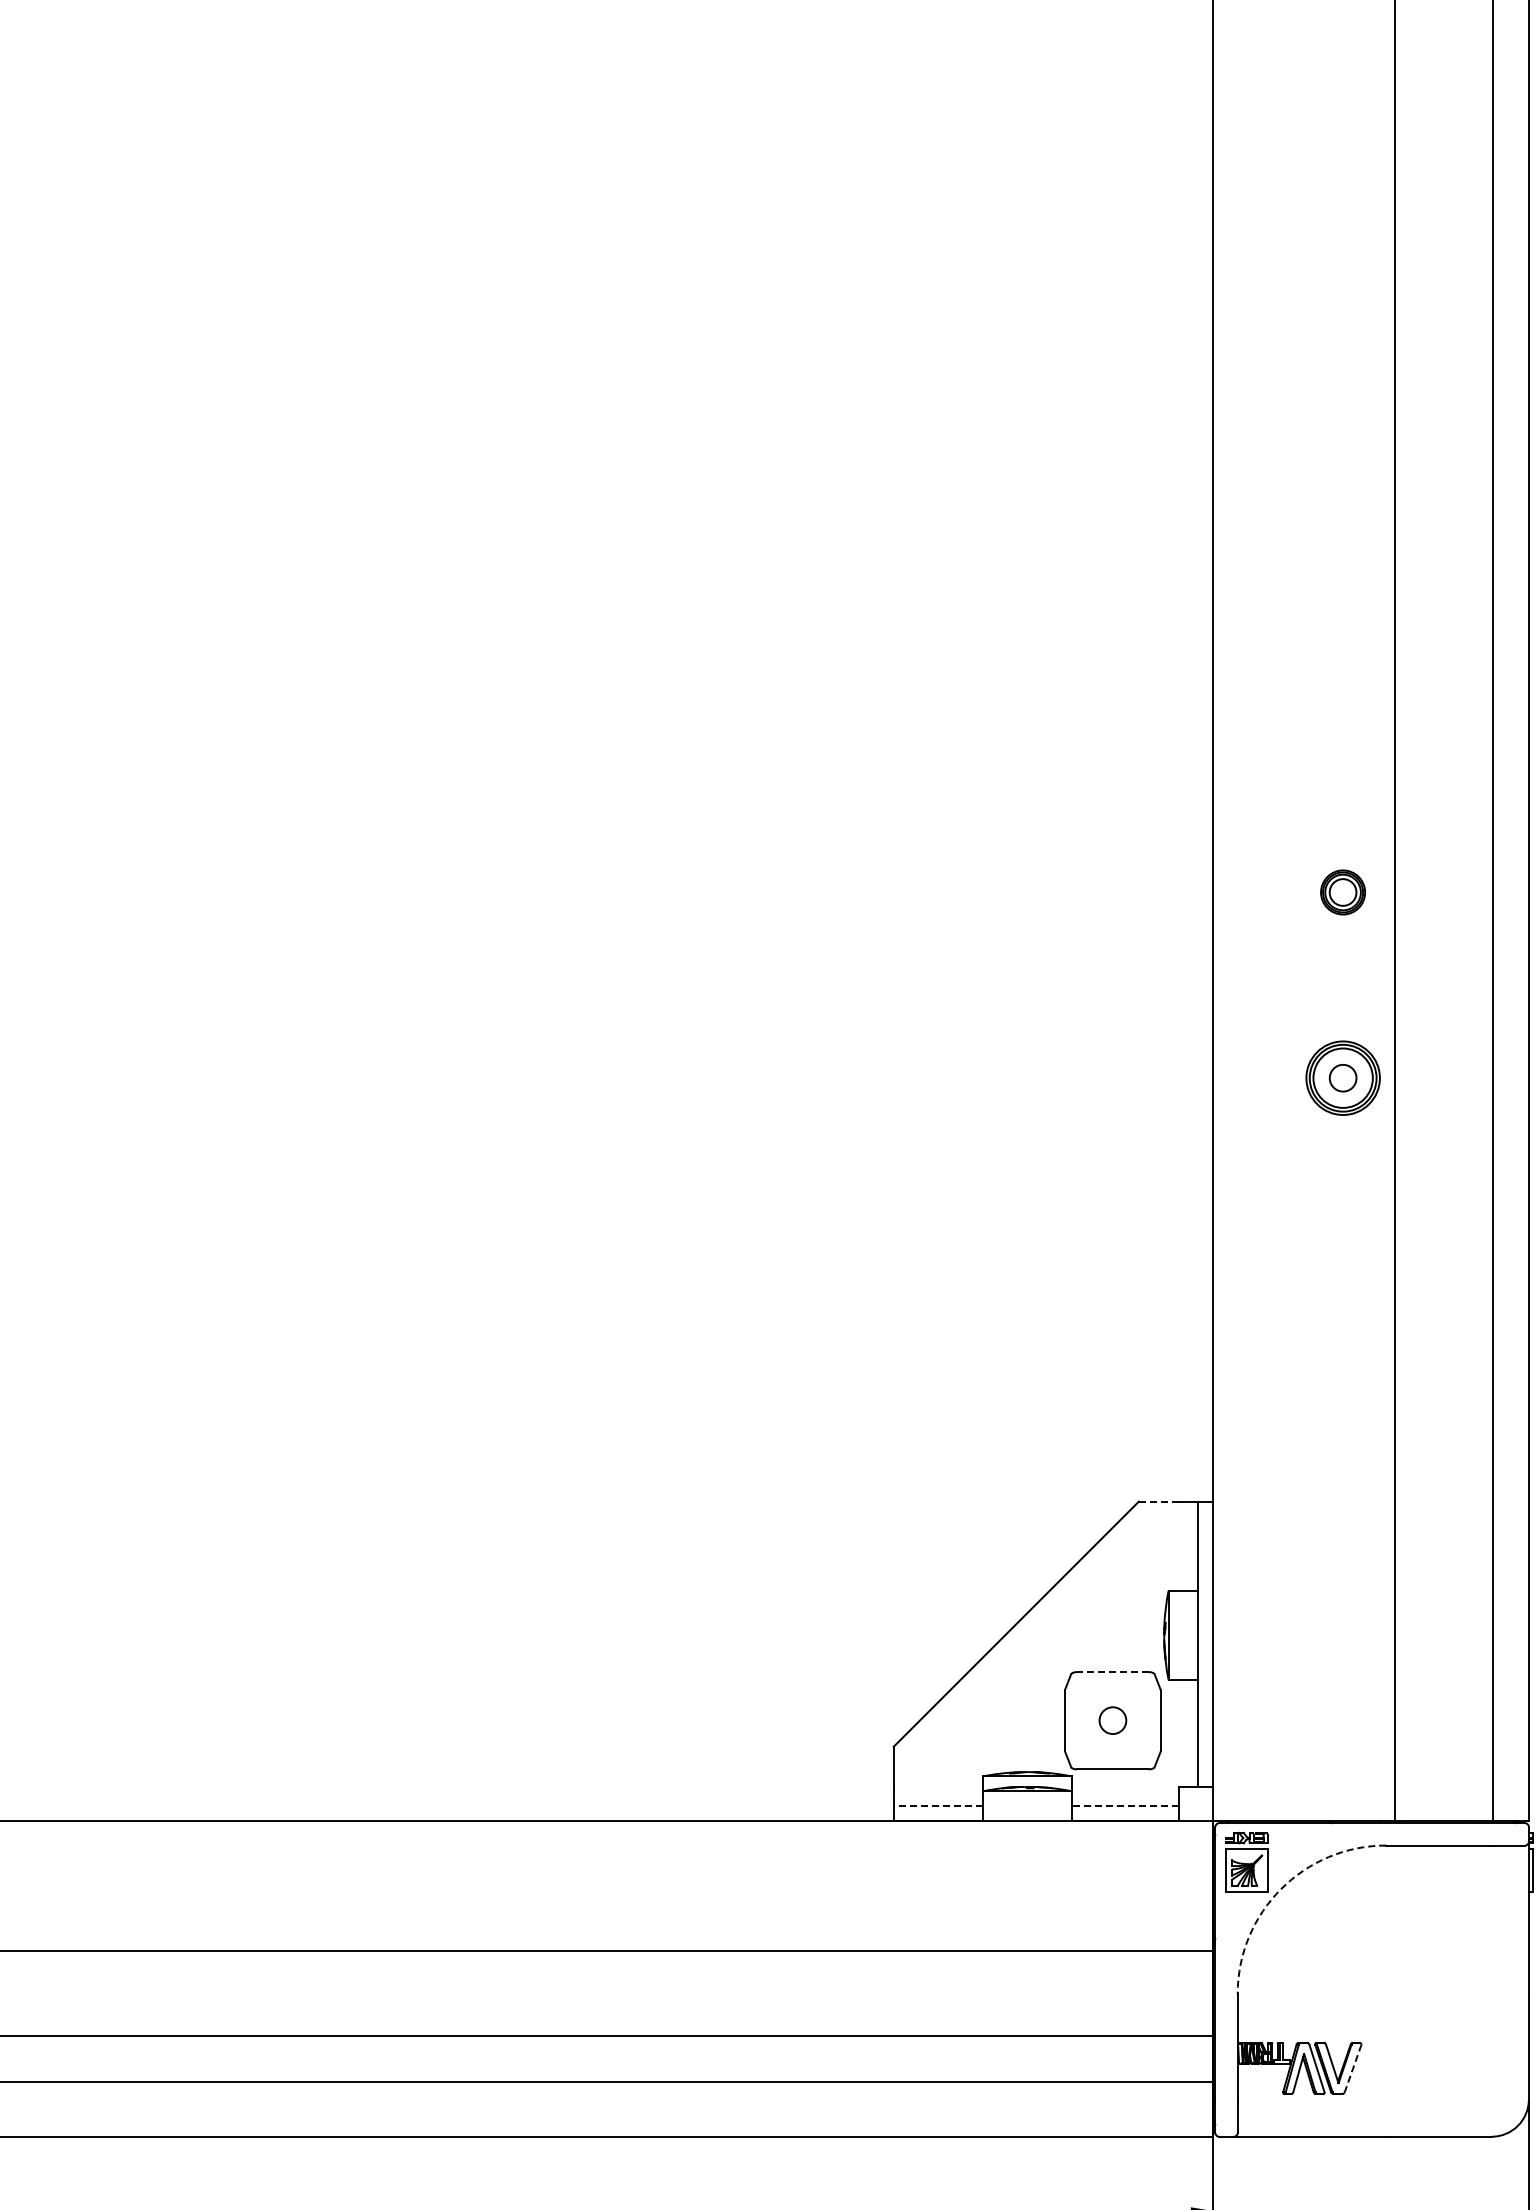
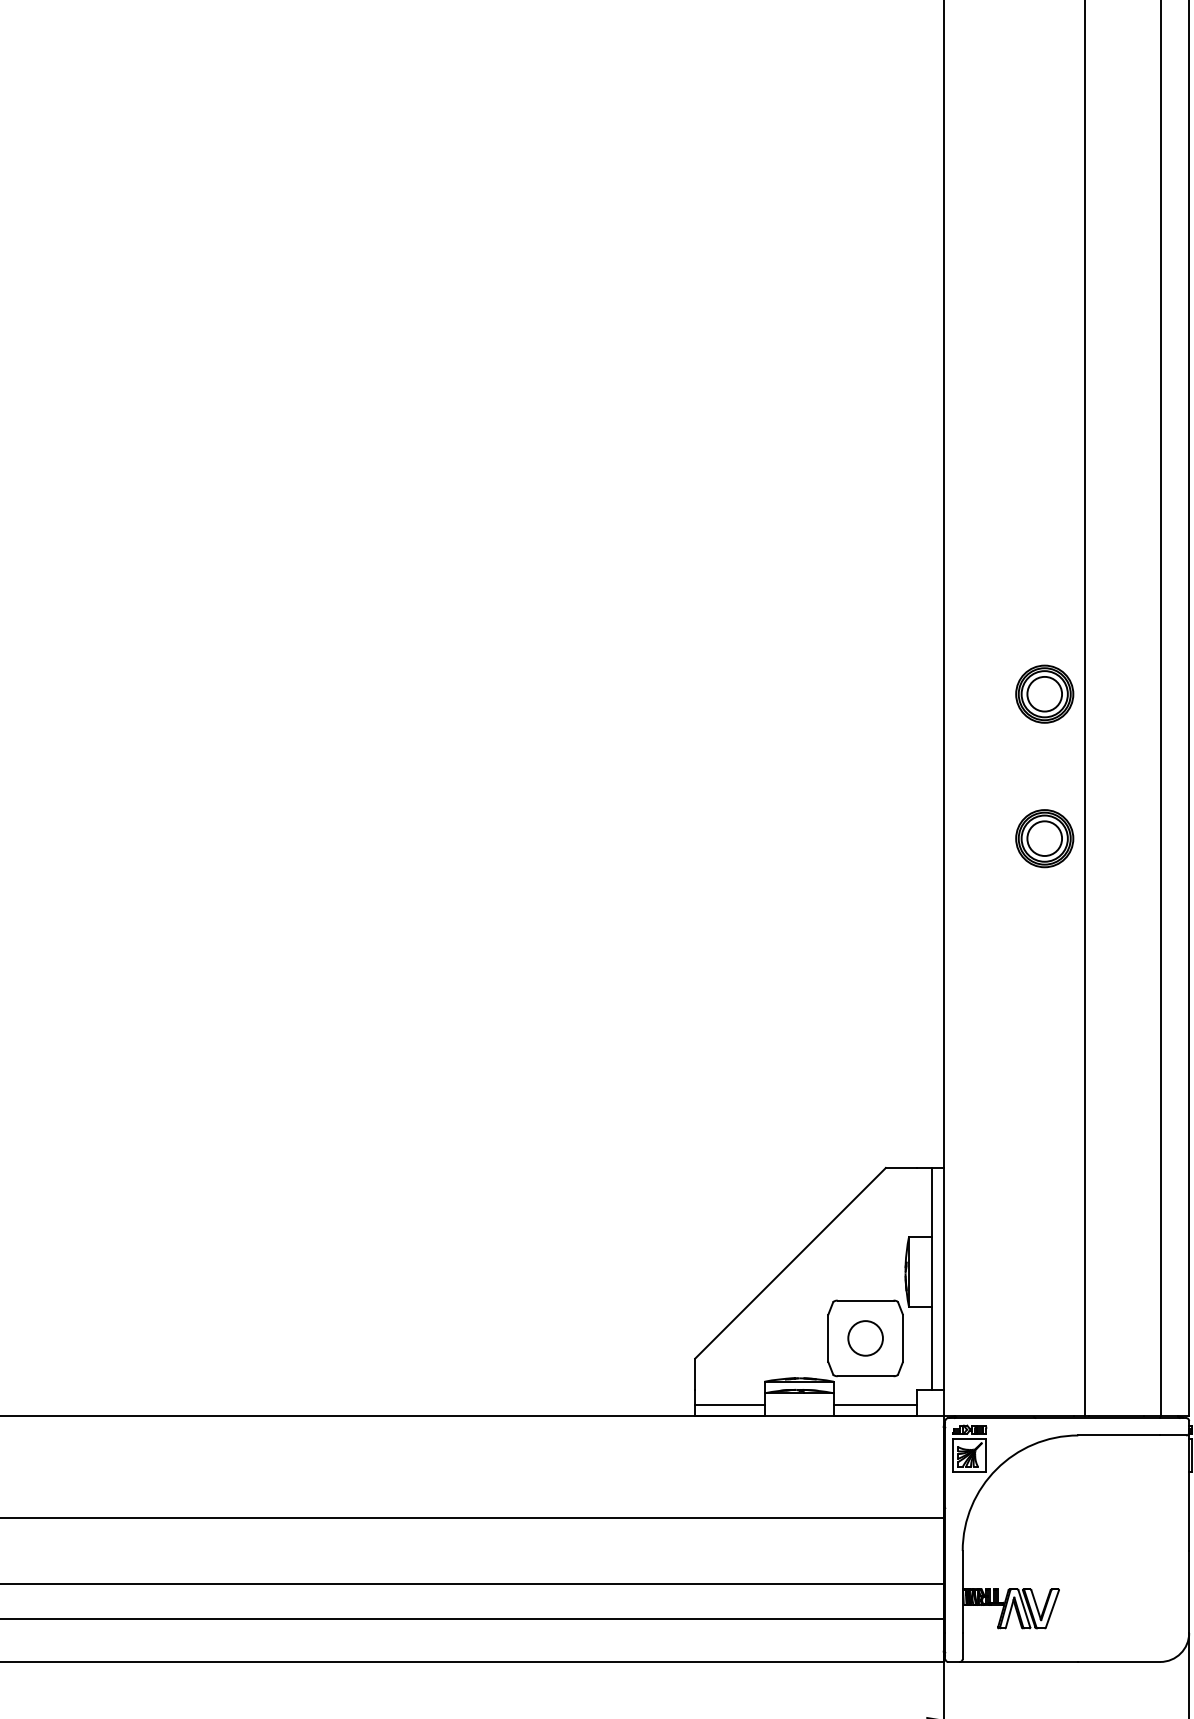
part: (1342, 892) -> (1044, 694), size x1.67
circle: (1342, 1077) -> (1044, 838), size x1.67
line: (1159, 1501) -> (901, 1167), dashed -> solid
line: (1112, 1672) -> (865, 1300), dashed -> solid
circle: (1112, 1720) -> (865, 1338), size x1.67
line: (938, 1806) -> (730, 1405), dashed -> solid
line: (1125, 1806) -> (875, 1405), dashed -> solid
arc: (1281, 1889) -> (996, 1469), dashed -> solid
line: (1352, 2068) -> (1052, 1608), dashed -> solid

